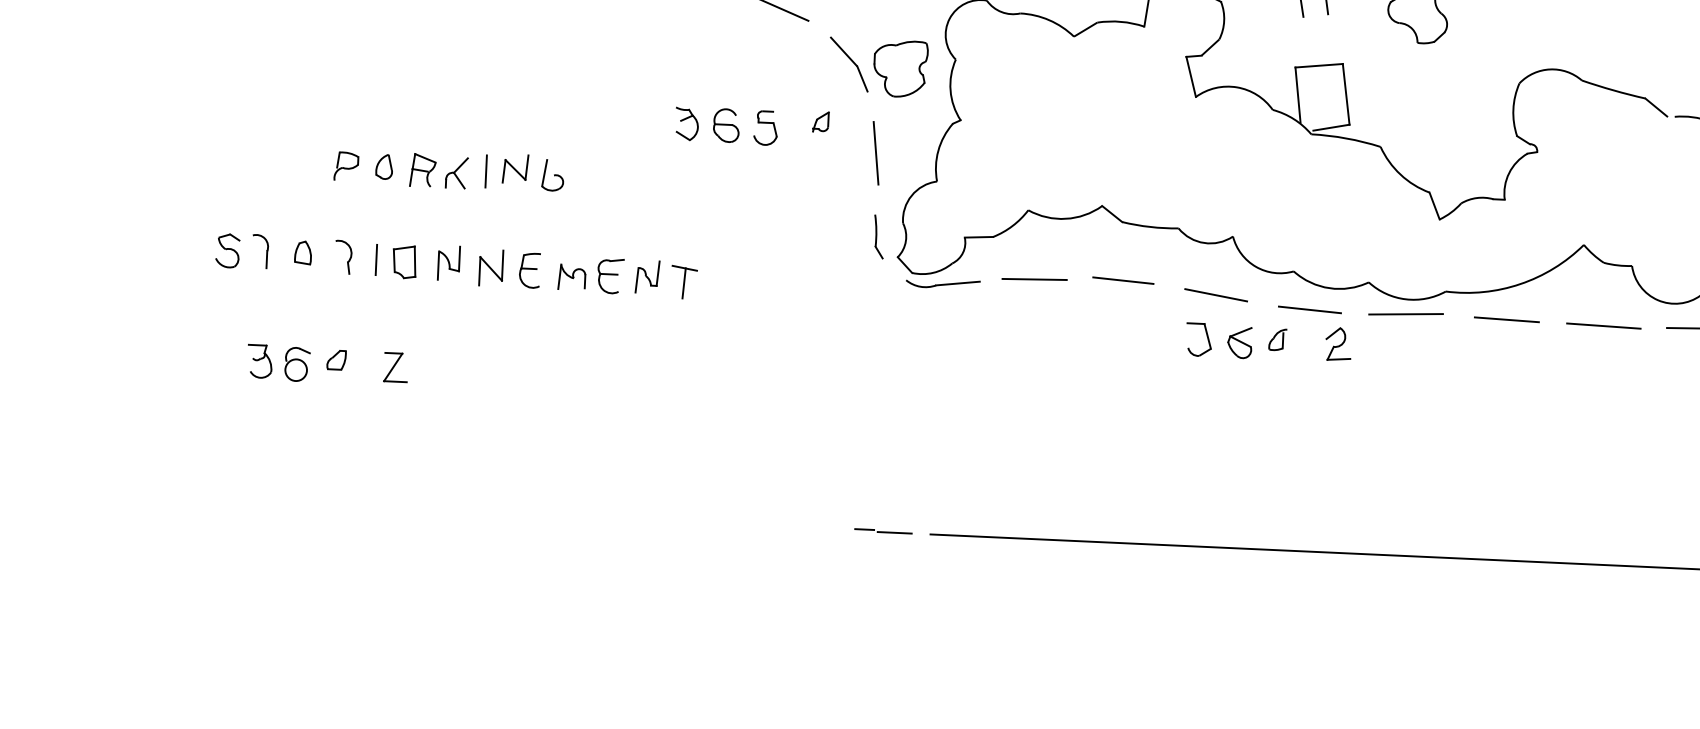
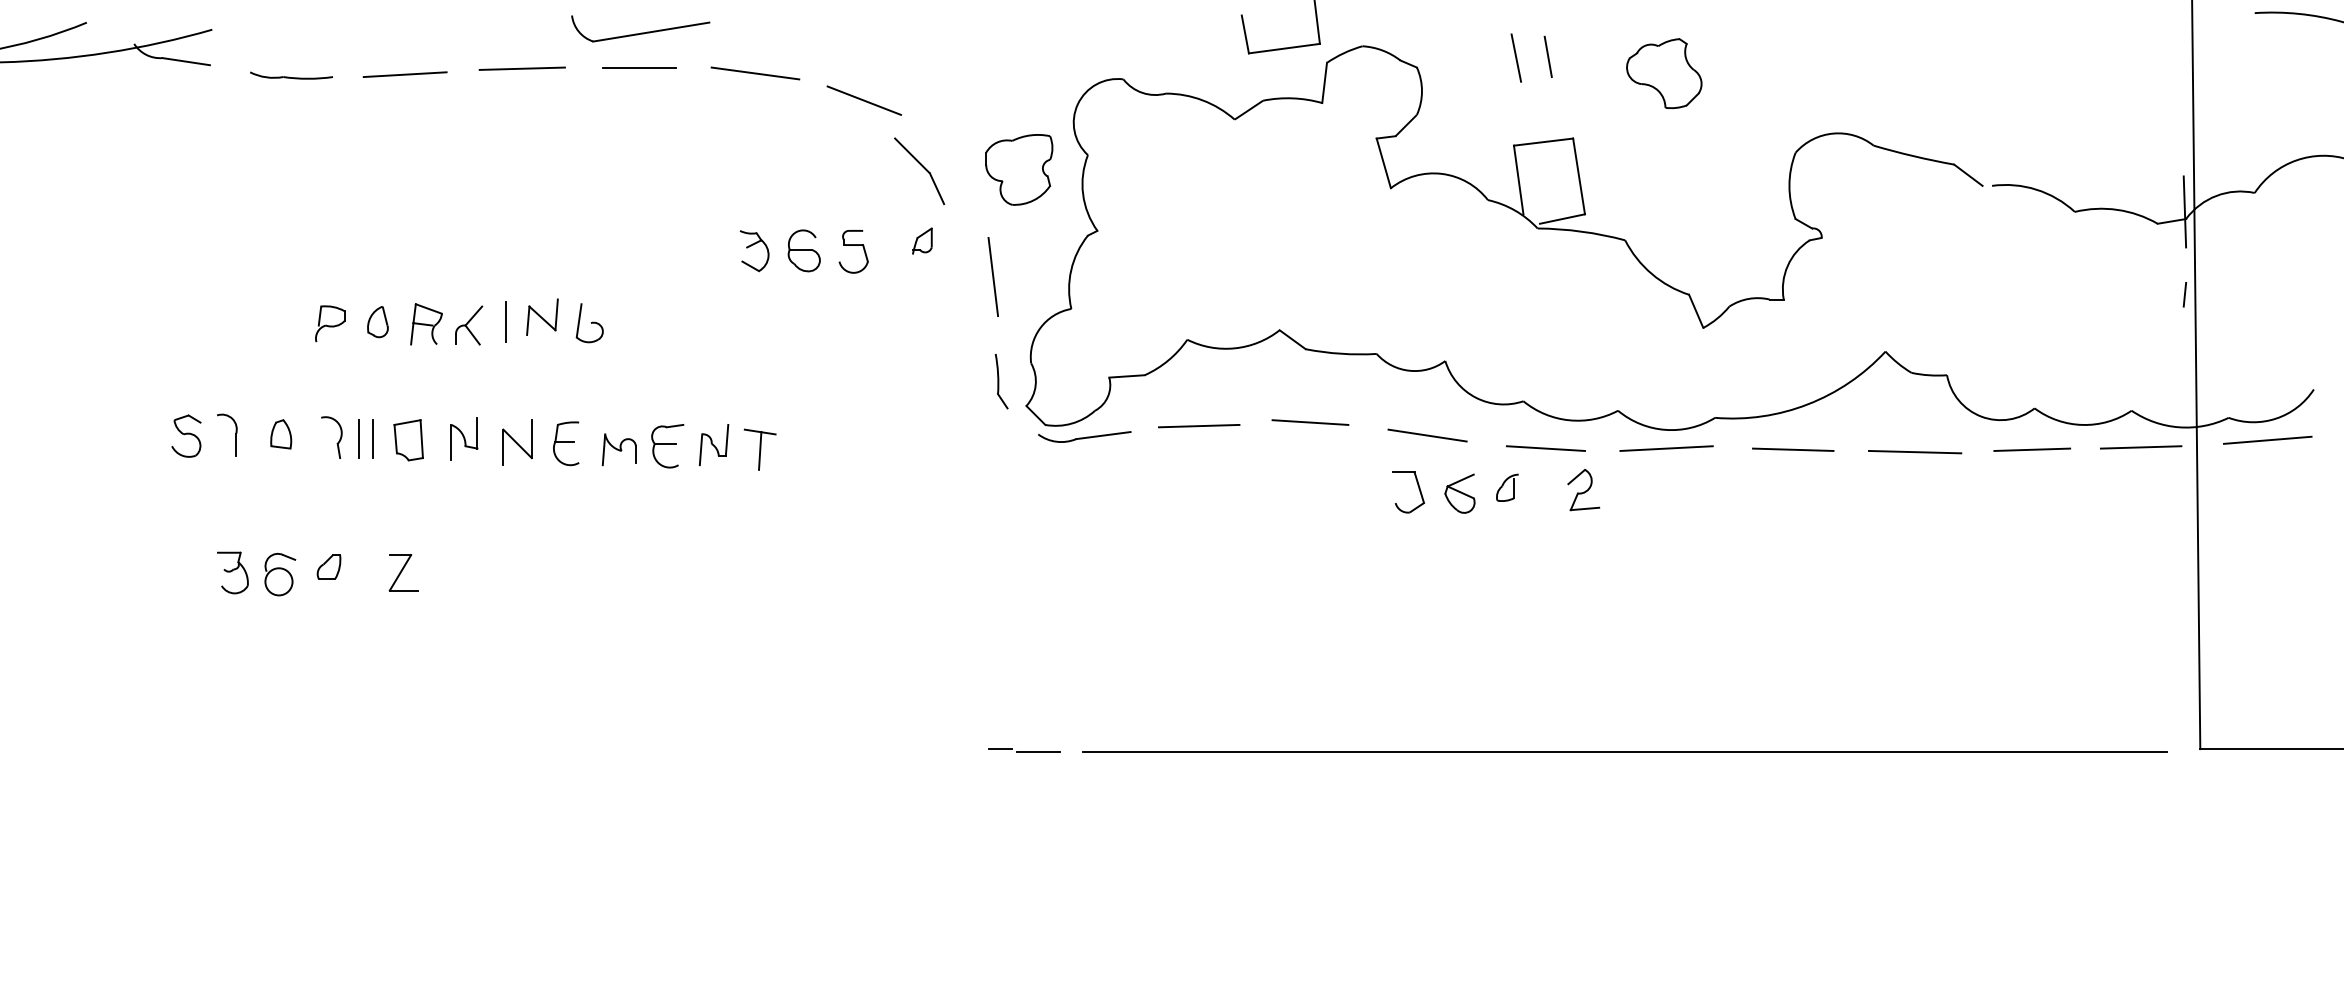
part: (849, 64) -> (919, 171), moved
line: (364, 258) -> (358, 438), added

